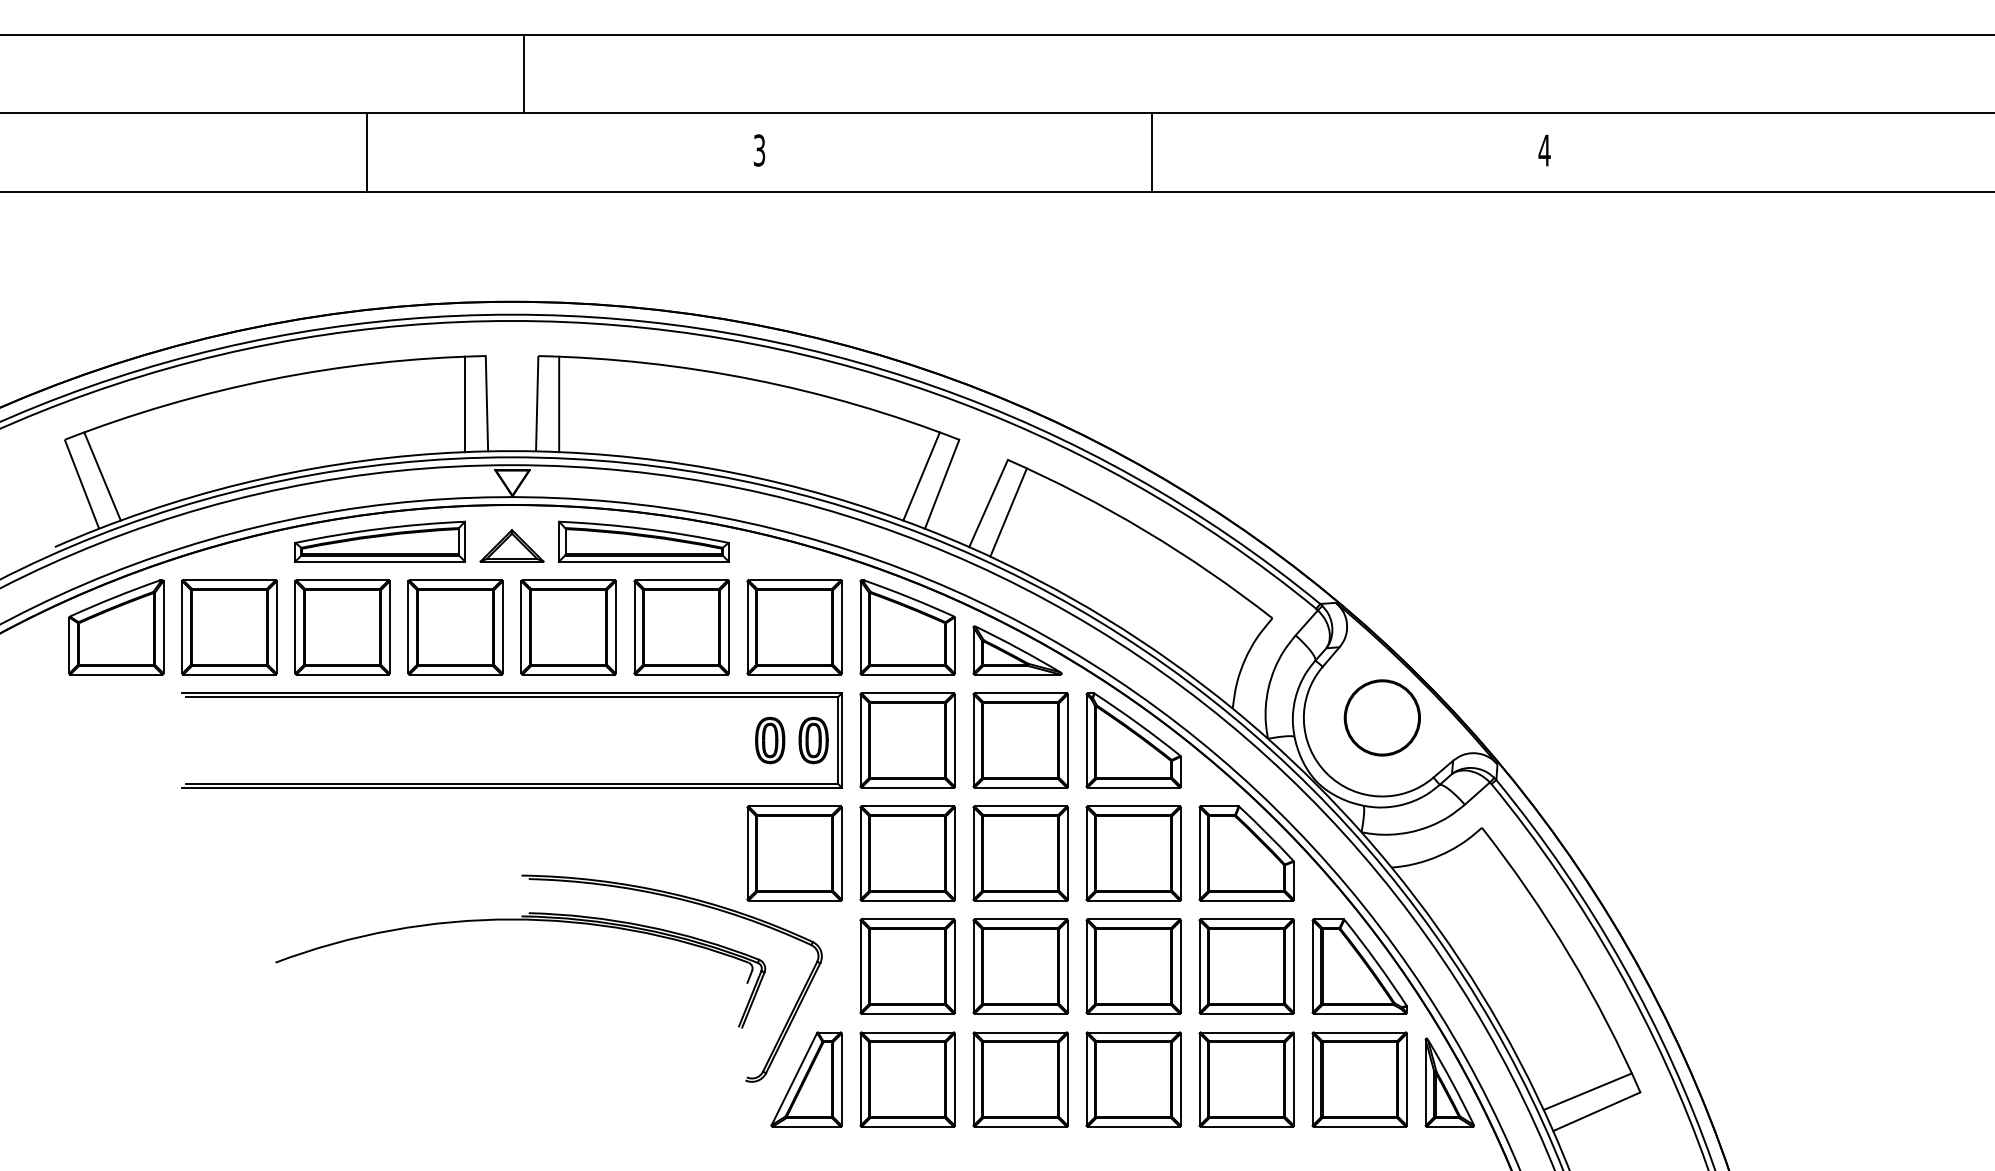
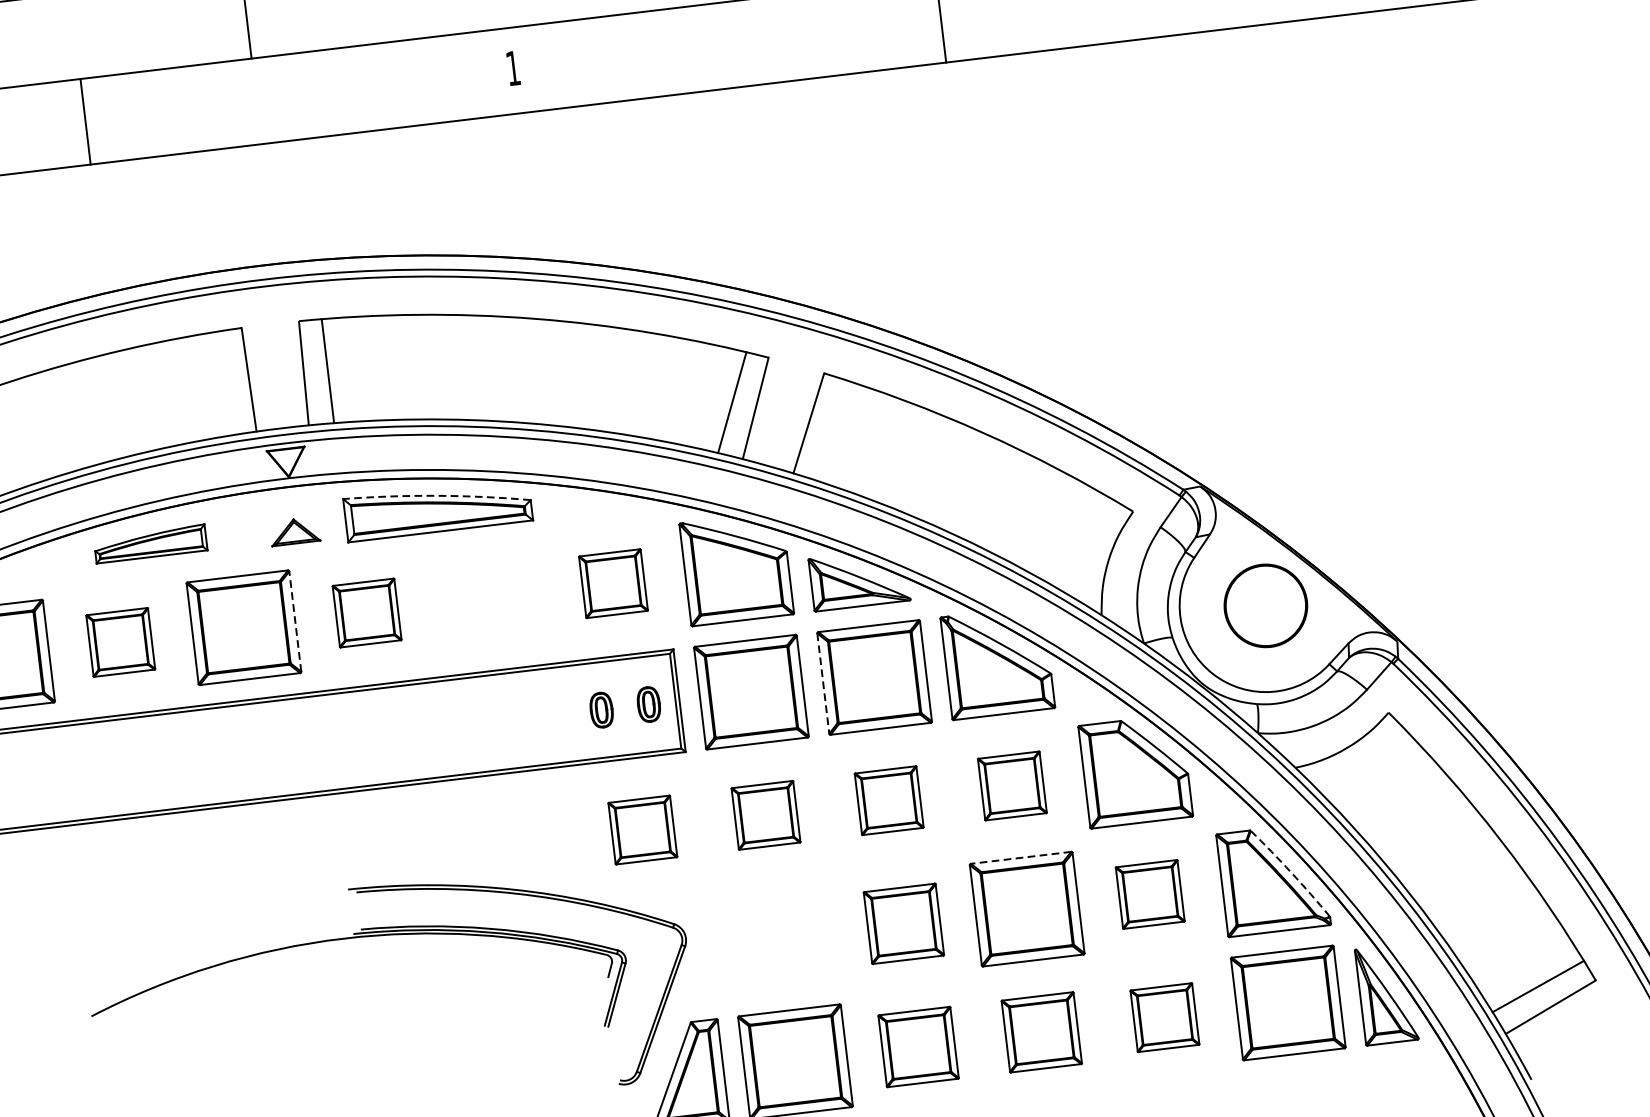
text: (759, 150) -> (513, 68), 3 -> 1
line: (464, 404) -> (224, 383), removed
line: (1008, 512) -> (831, 430), removed
arc: (644, 528) -> (437, 495), solid -> dashed
part: (379, 541) -> (149, 543), size x0.6
part: (511, 545) -> (294, 531), size x0.7
line: (502, 626) -> (295, 620), solid -> dashed
part: (342, 627) -> (120, 642), size x0.6
part: (568, 627) -> (367, 613), size x0.6
part: (681, 627) -> (490, 598), removed
part: (794, 627) -> (613, 583), size x0.6
part: (770, 740) -> (601, 709), size x0.7
part: (813, 740) -> (648, 704), size x0.7
line: (973, 741) -> (823, 684), solid -> dashed
part: (794, 853) -> (642, 830), size x0.6
part: (907, 853) -> (765, 815), size x0.6
part: (1020, 853) -> (889, 800), size x0.6
part: (1133, 853) -> (1012, 785), size x0.6
line: (1133, 919) -> (1020, 857), solid -> dashed
arc: (1376, 962) -> (1291, 873), solid -> dashed
part: (907, 966) -> (780, 938), removed
part: (1020, 966) -> (903, 923), size x0.7
part: (1246, 966) -> (1150, 894), size x0.6
part: (1020, 1079) -> (918, 1046), size x0.7
part: (1133, 1079) -> (1041, 1032), size x0.7
part: (1246, 1079) -> (1164, 1017), size x0.6

